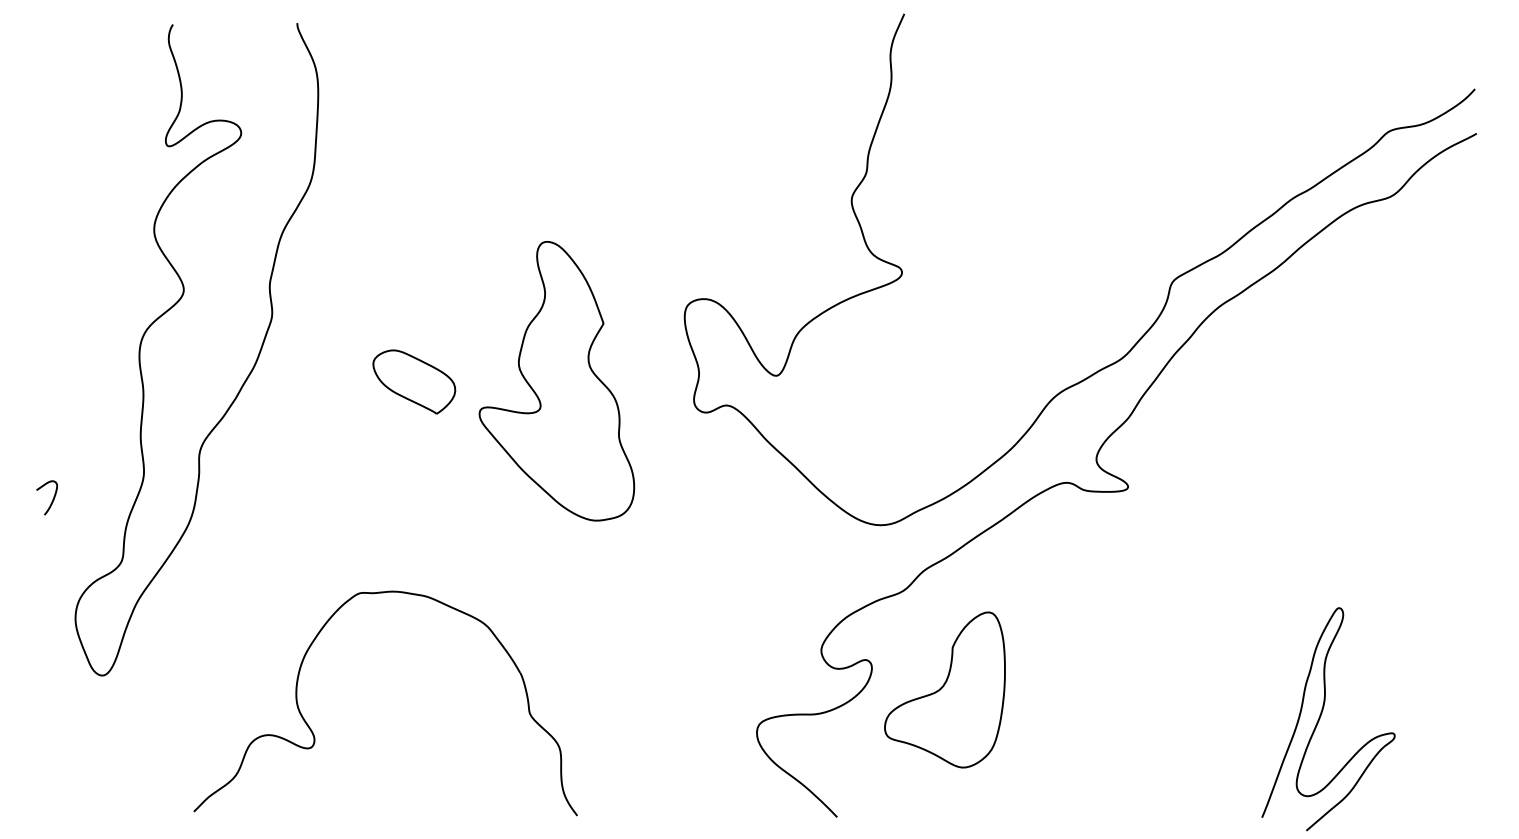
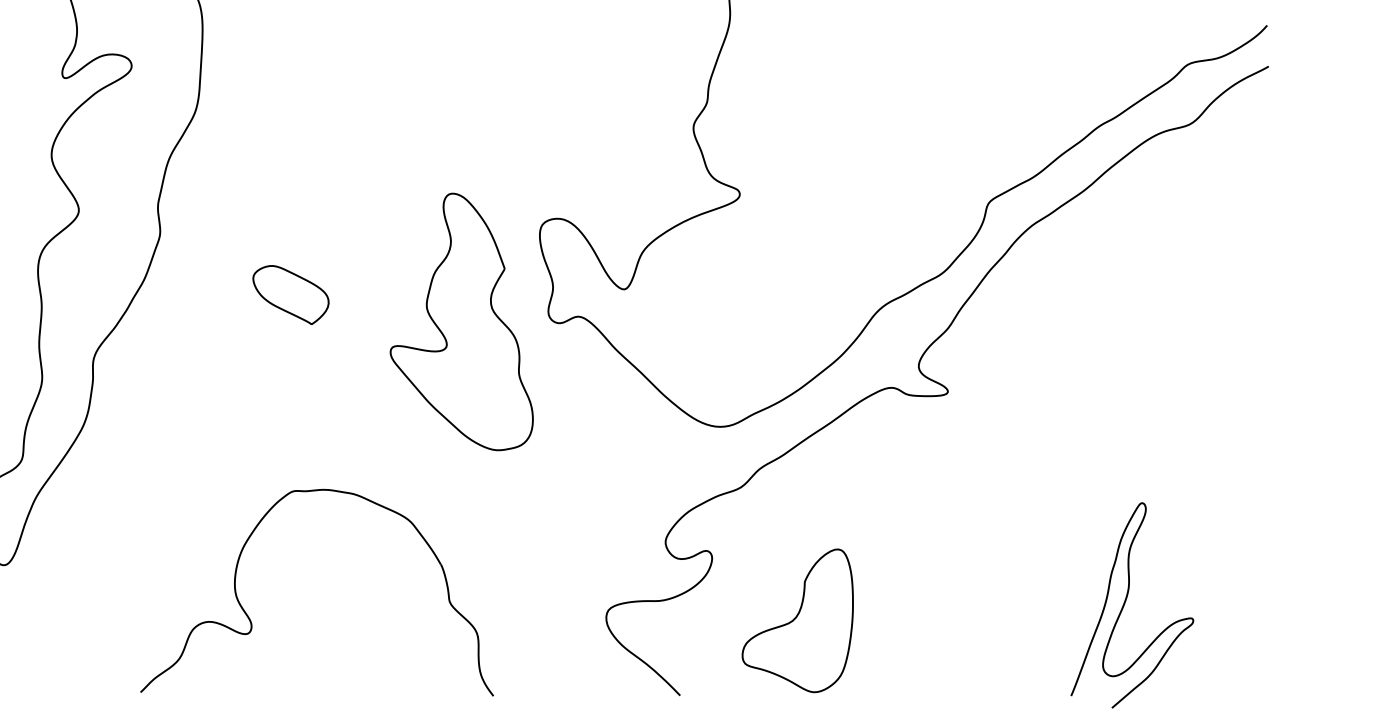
part: (556, 381) -> (461, 322), moved
part: (944, 689) -> (797, 620), moved
part: (314, 734) -> (251, 621), moved

